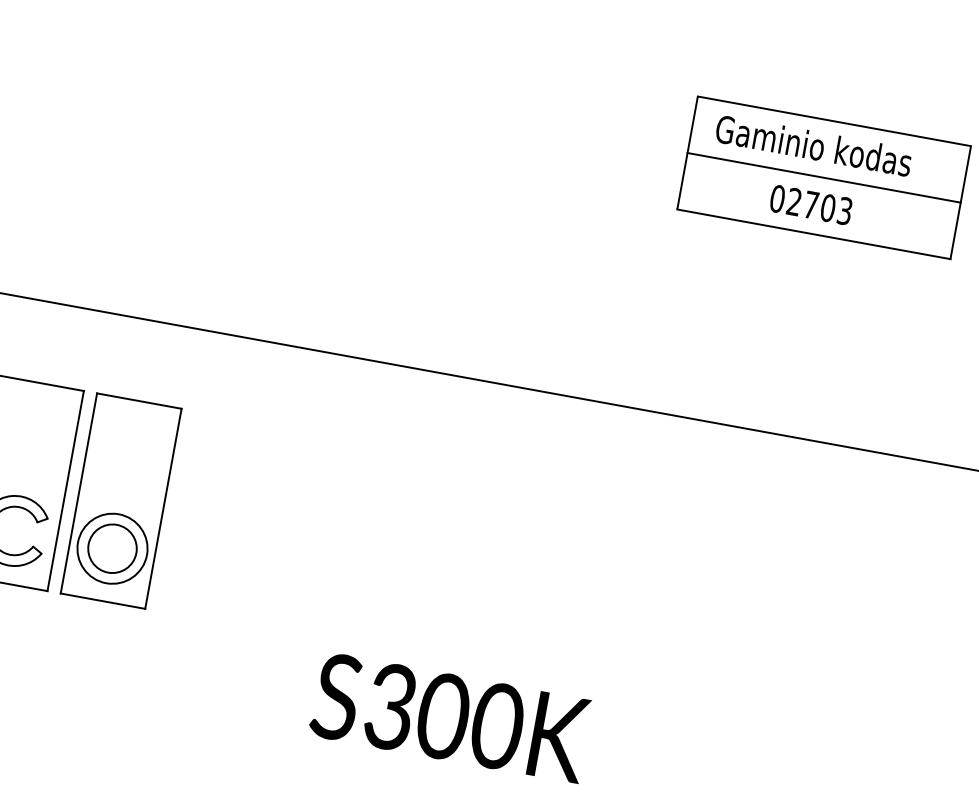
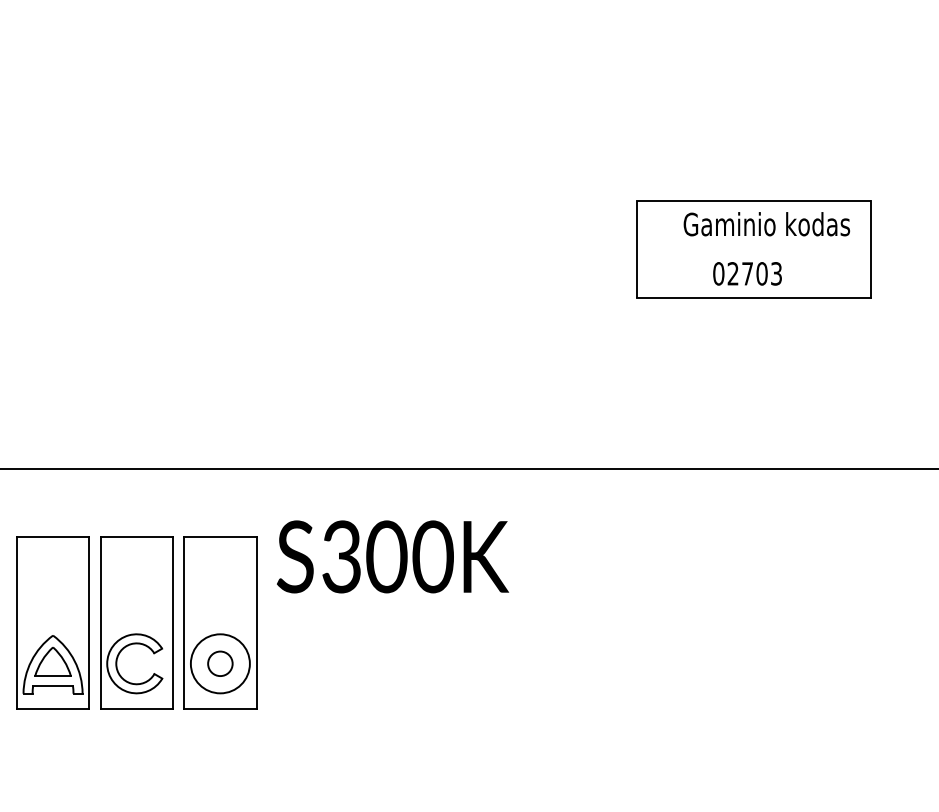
text: (813, 145) -> (766, 224), moved
line: (824, 178) -> (754, 249), removed
circle: (111, 548) -> (219, 663), size x0.6
text: (451, 717) -> (393, 556), moved

